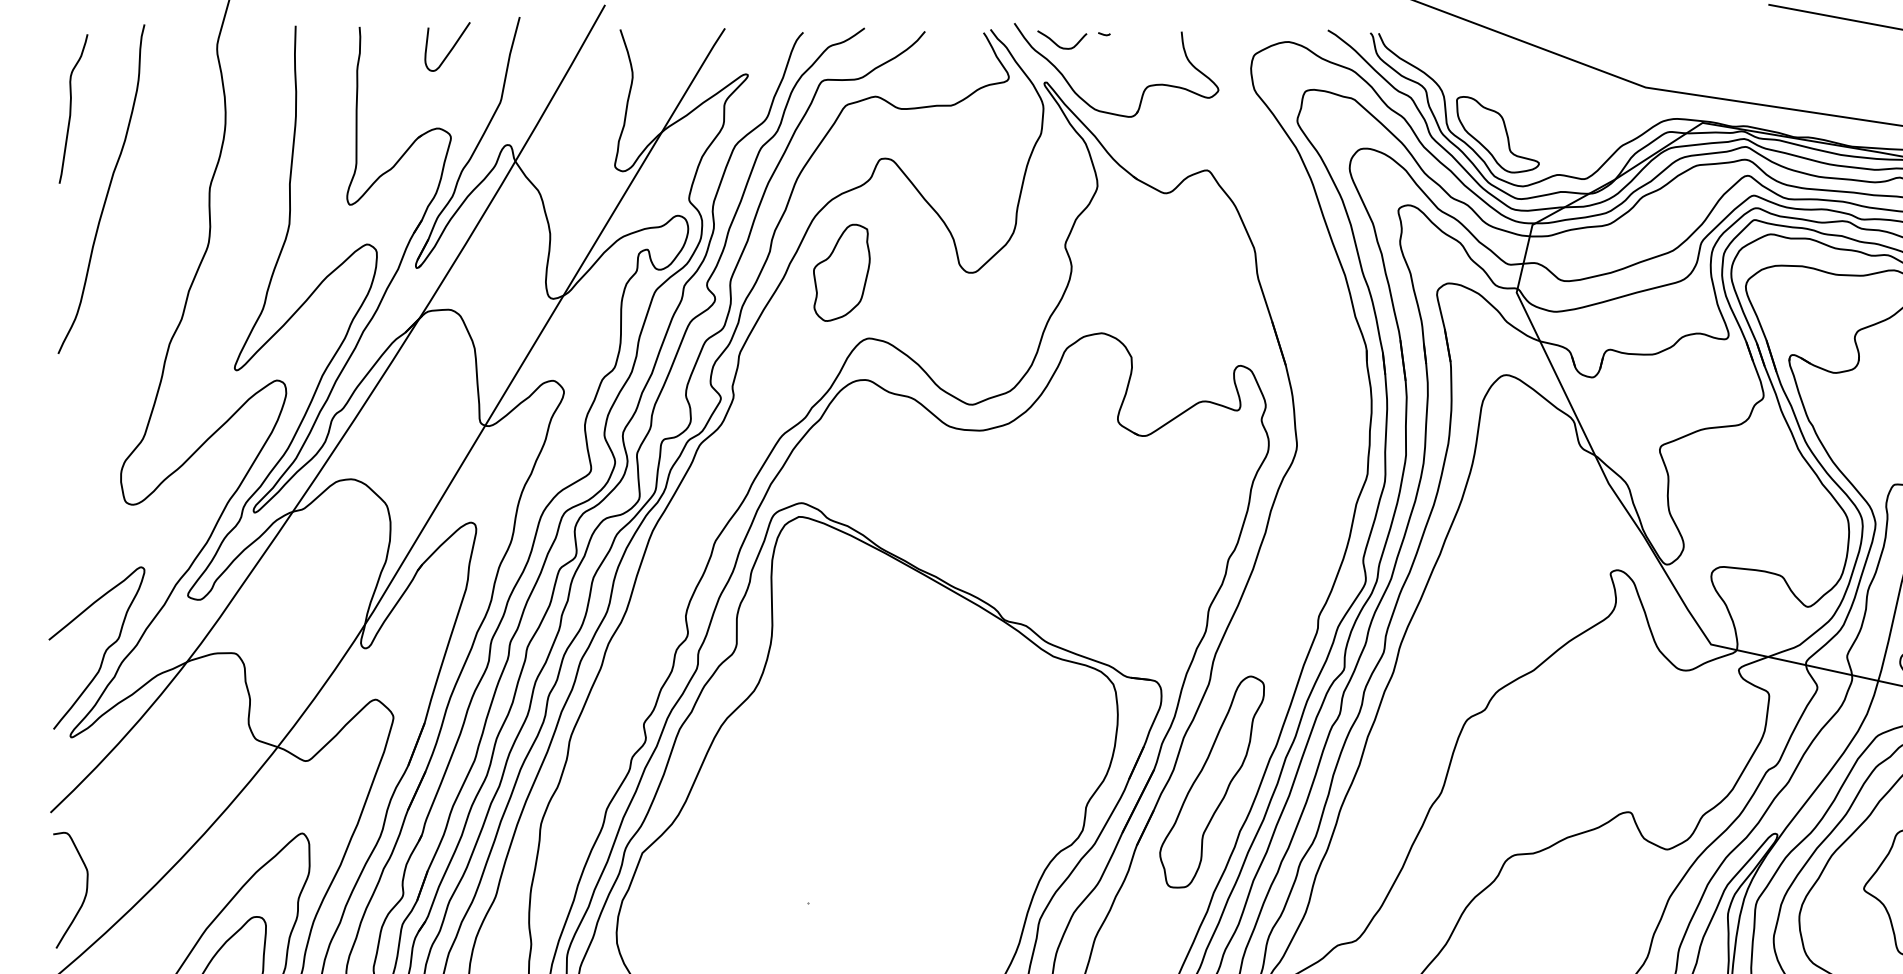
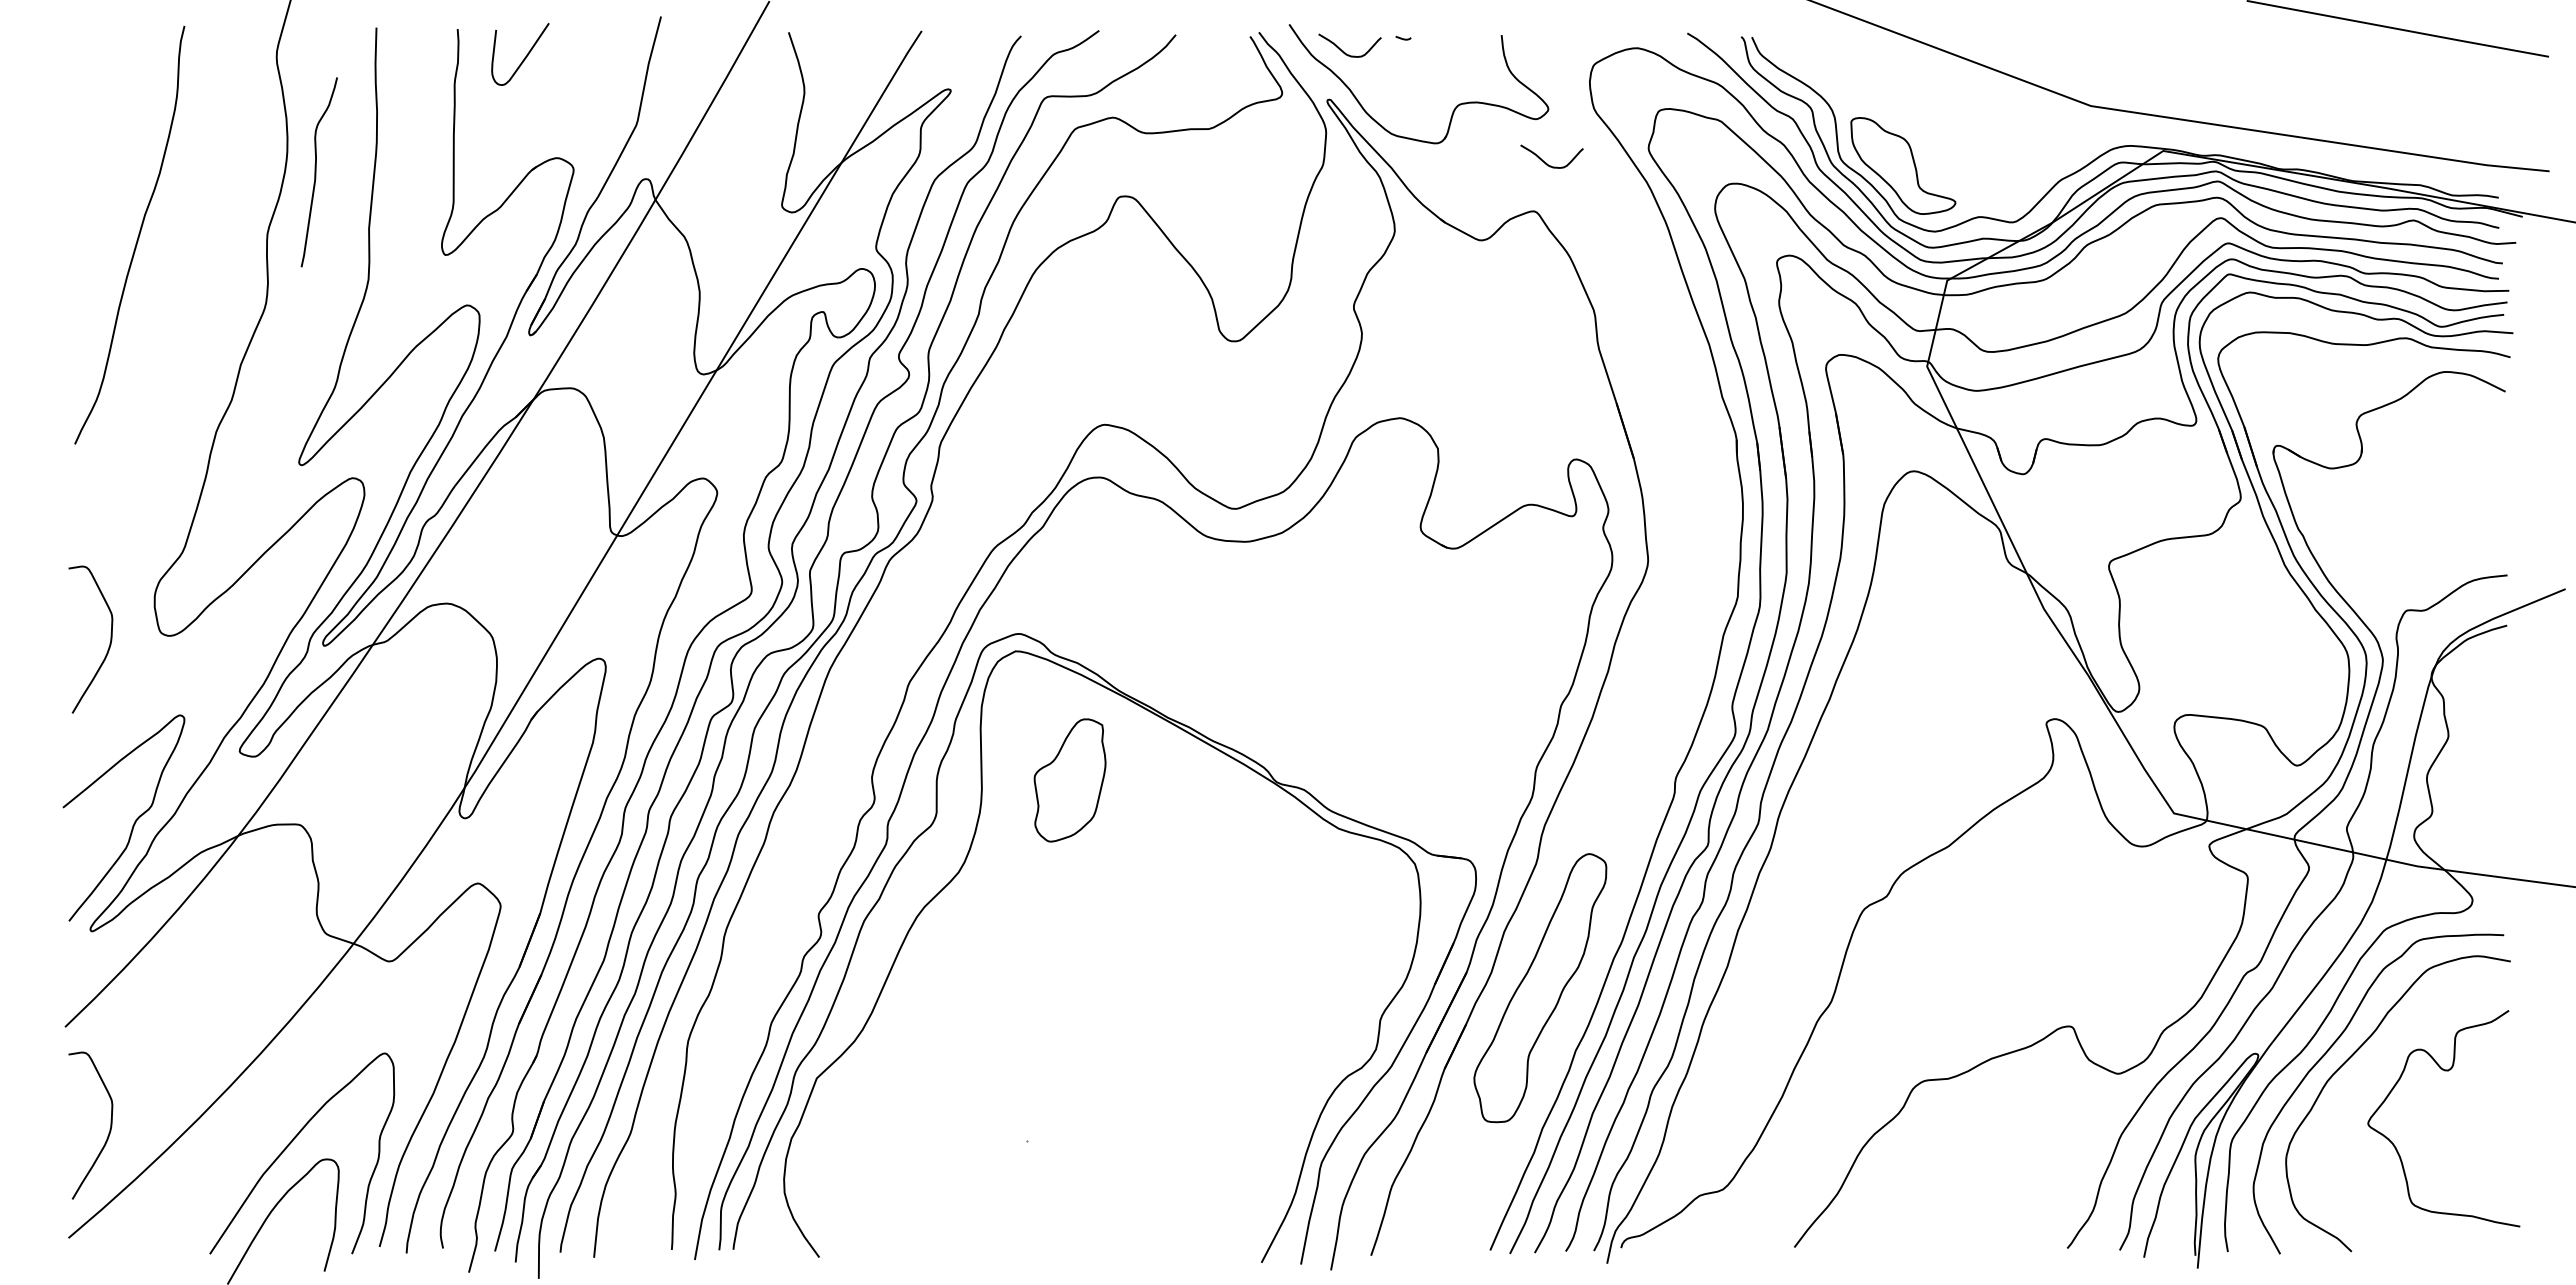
curve: (450, 49) -> (524, 57), moved
curve: (71, 109) -> (316, 172), moved
curve: (1216, 131) -> (1545, 161), added
part: (841, 272) -> (1069, 780), moved
curve: (85, 510) -> (109, 643), added

